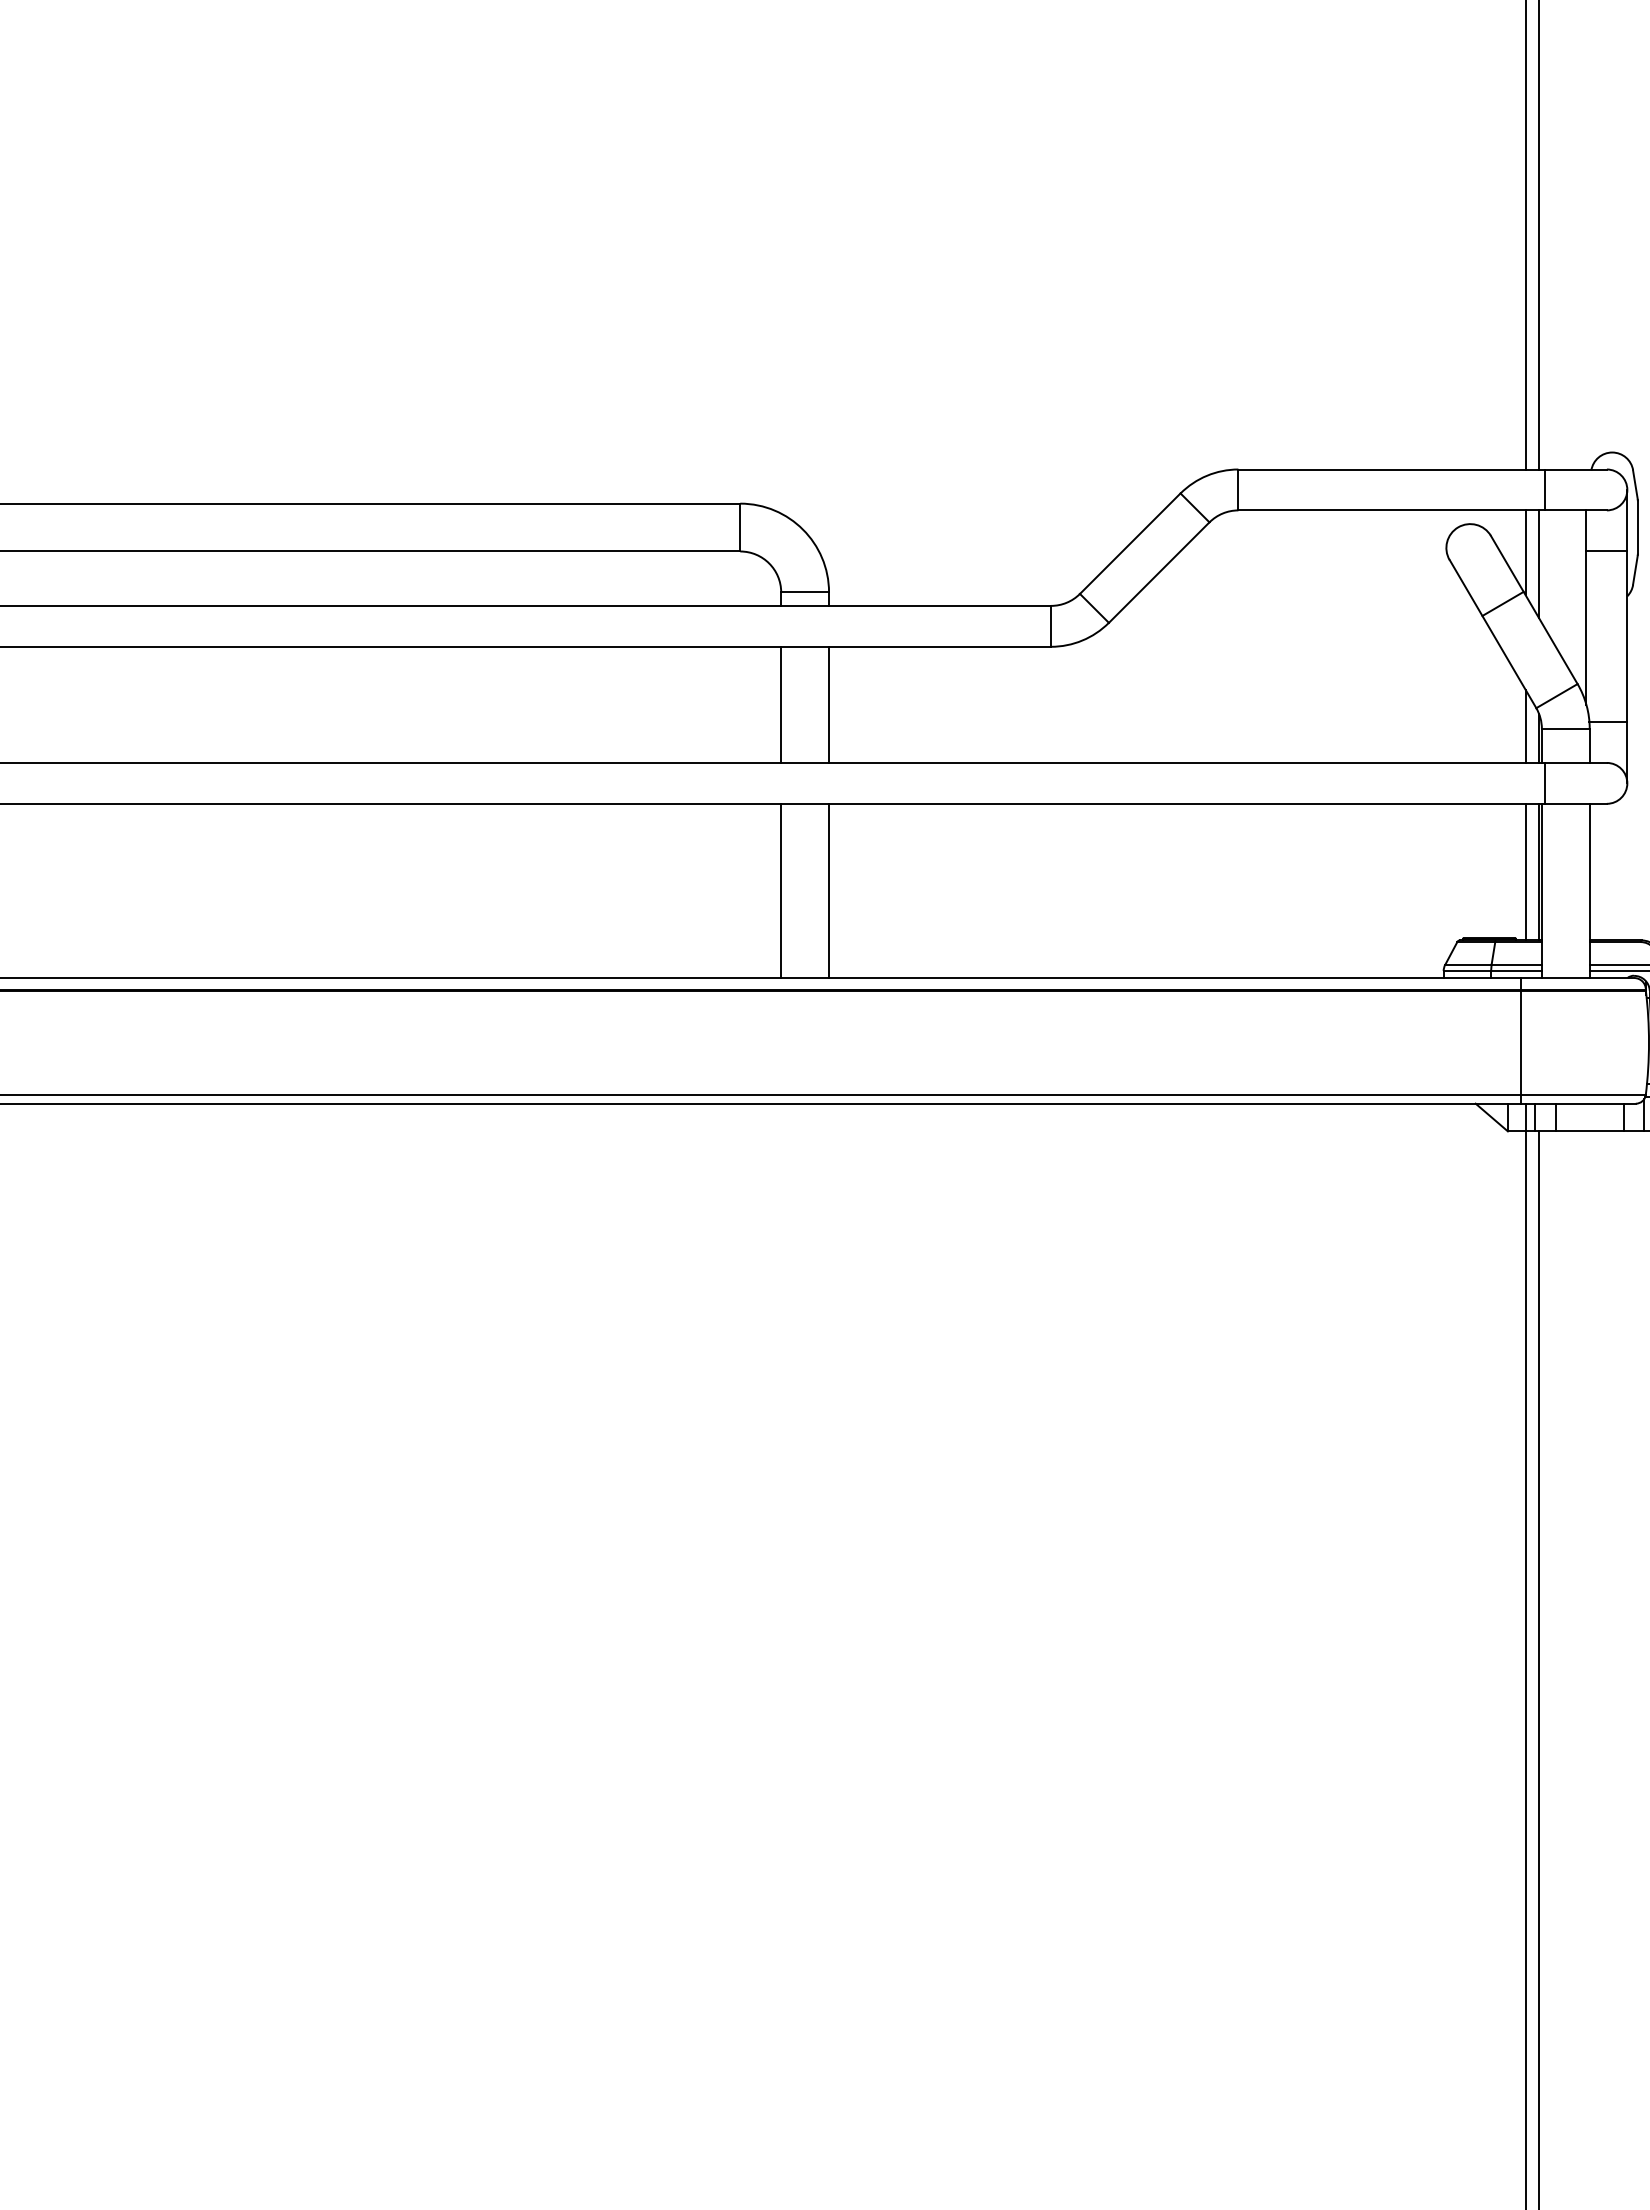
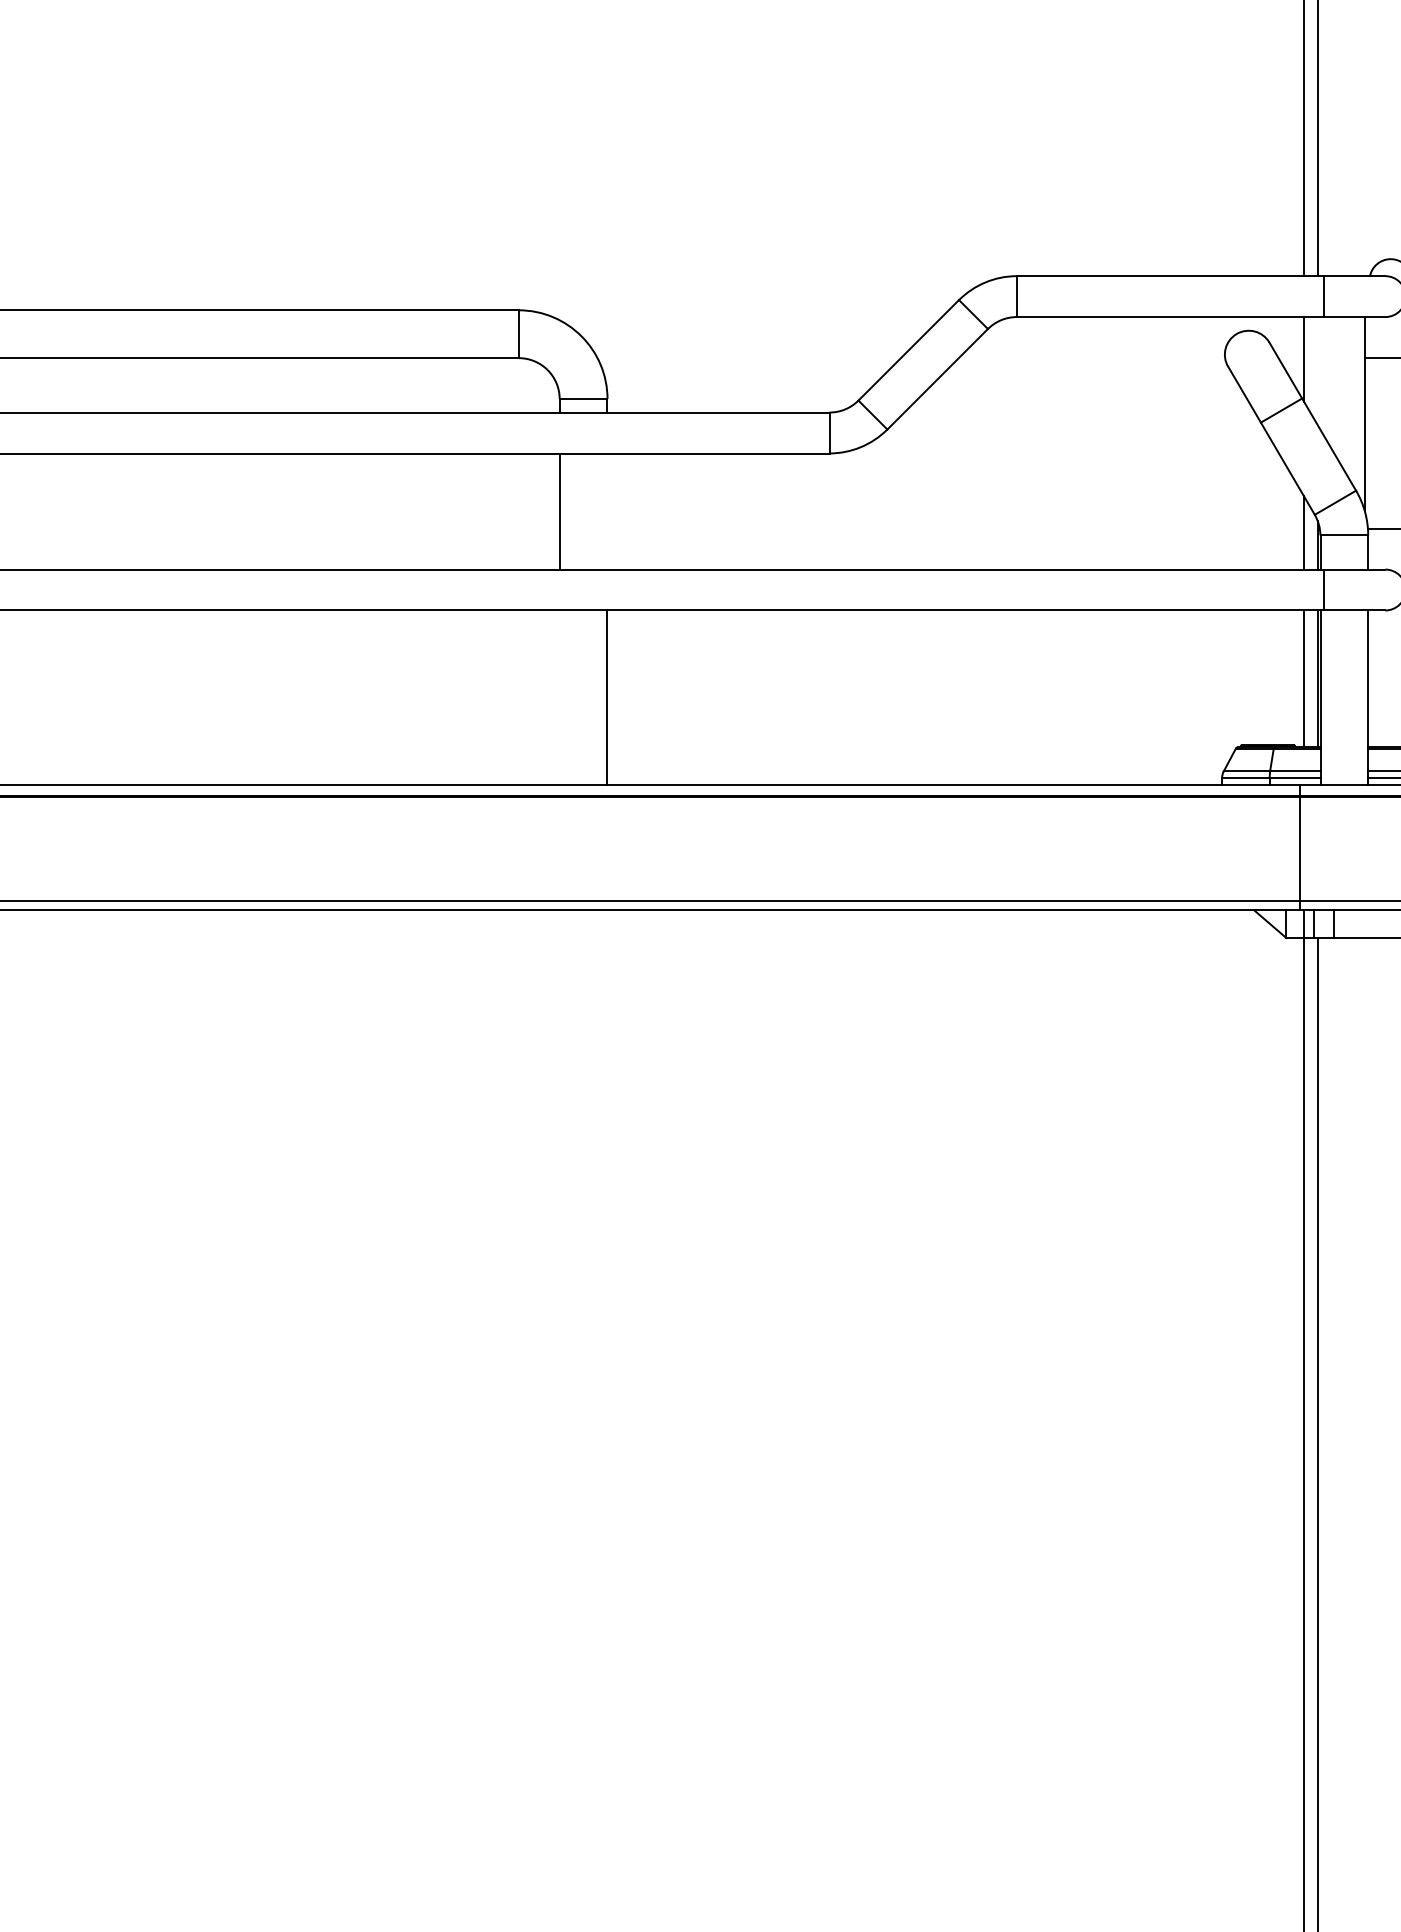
line: (1539, 564) -> (1317, 371), removed
line: (828, 704) -> (606, 511), removed
line: (781, 890) -> (559, 697), removed

